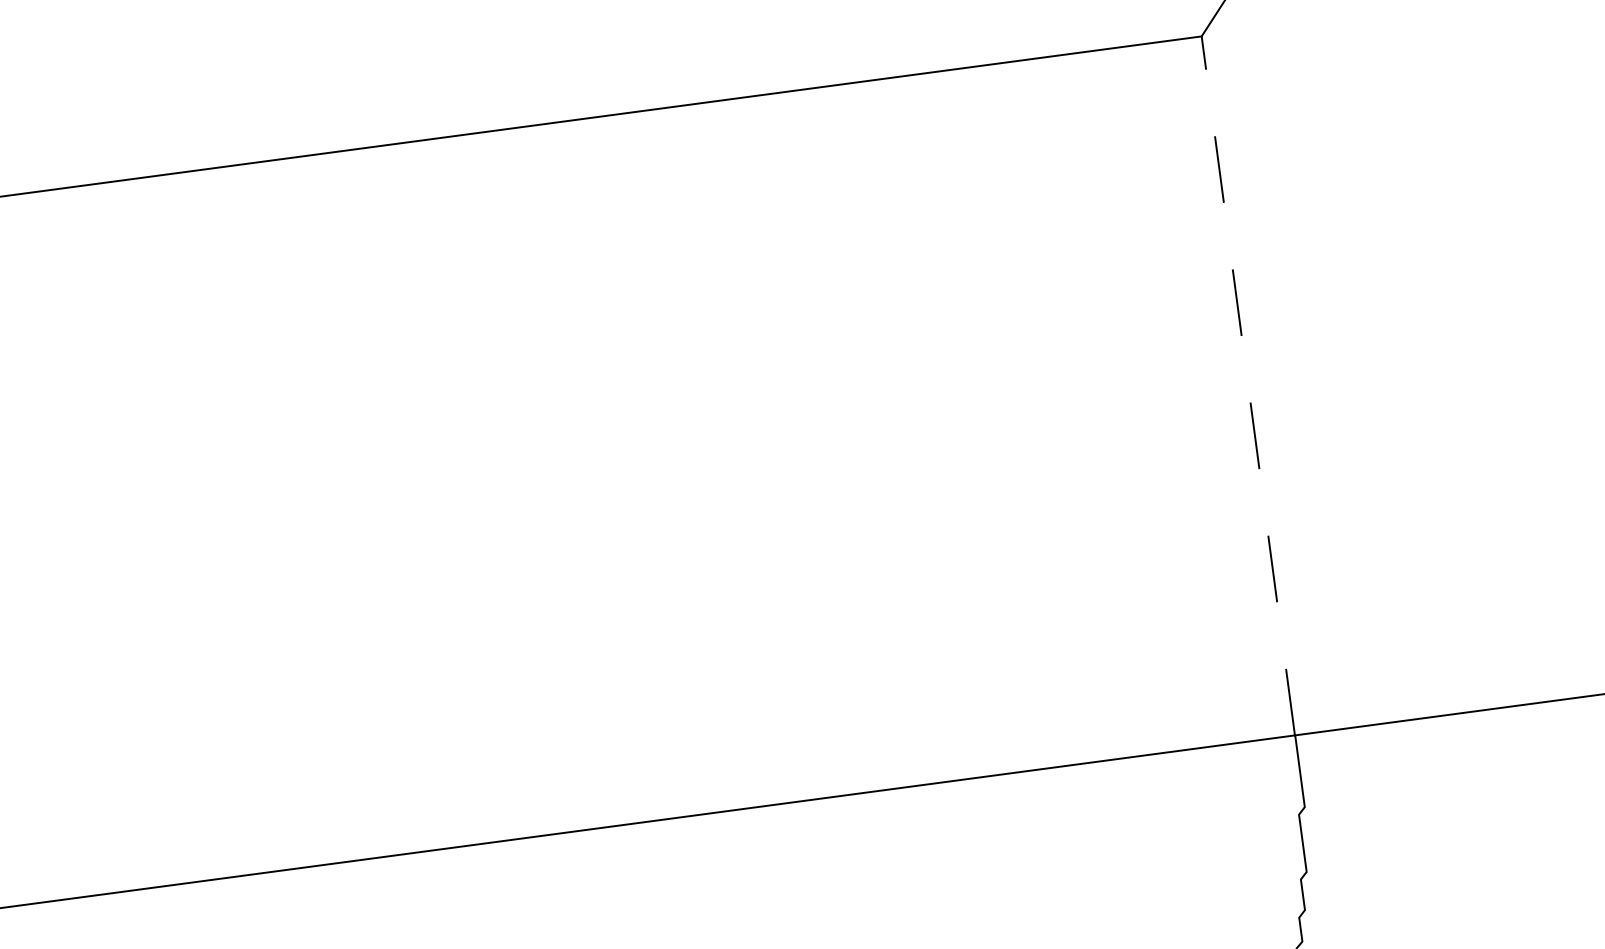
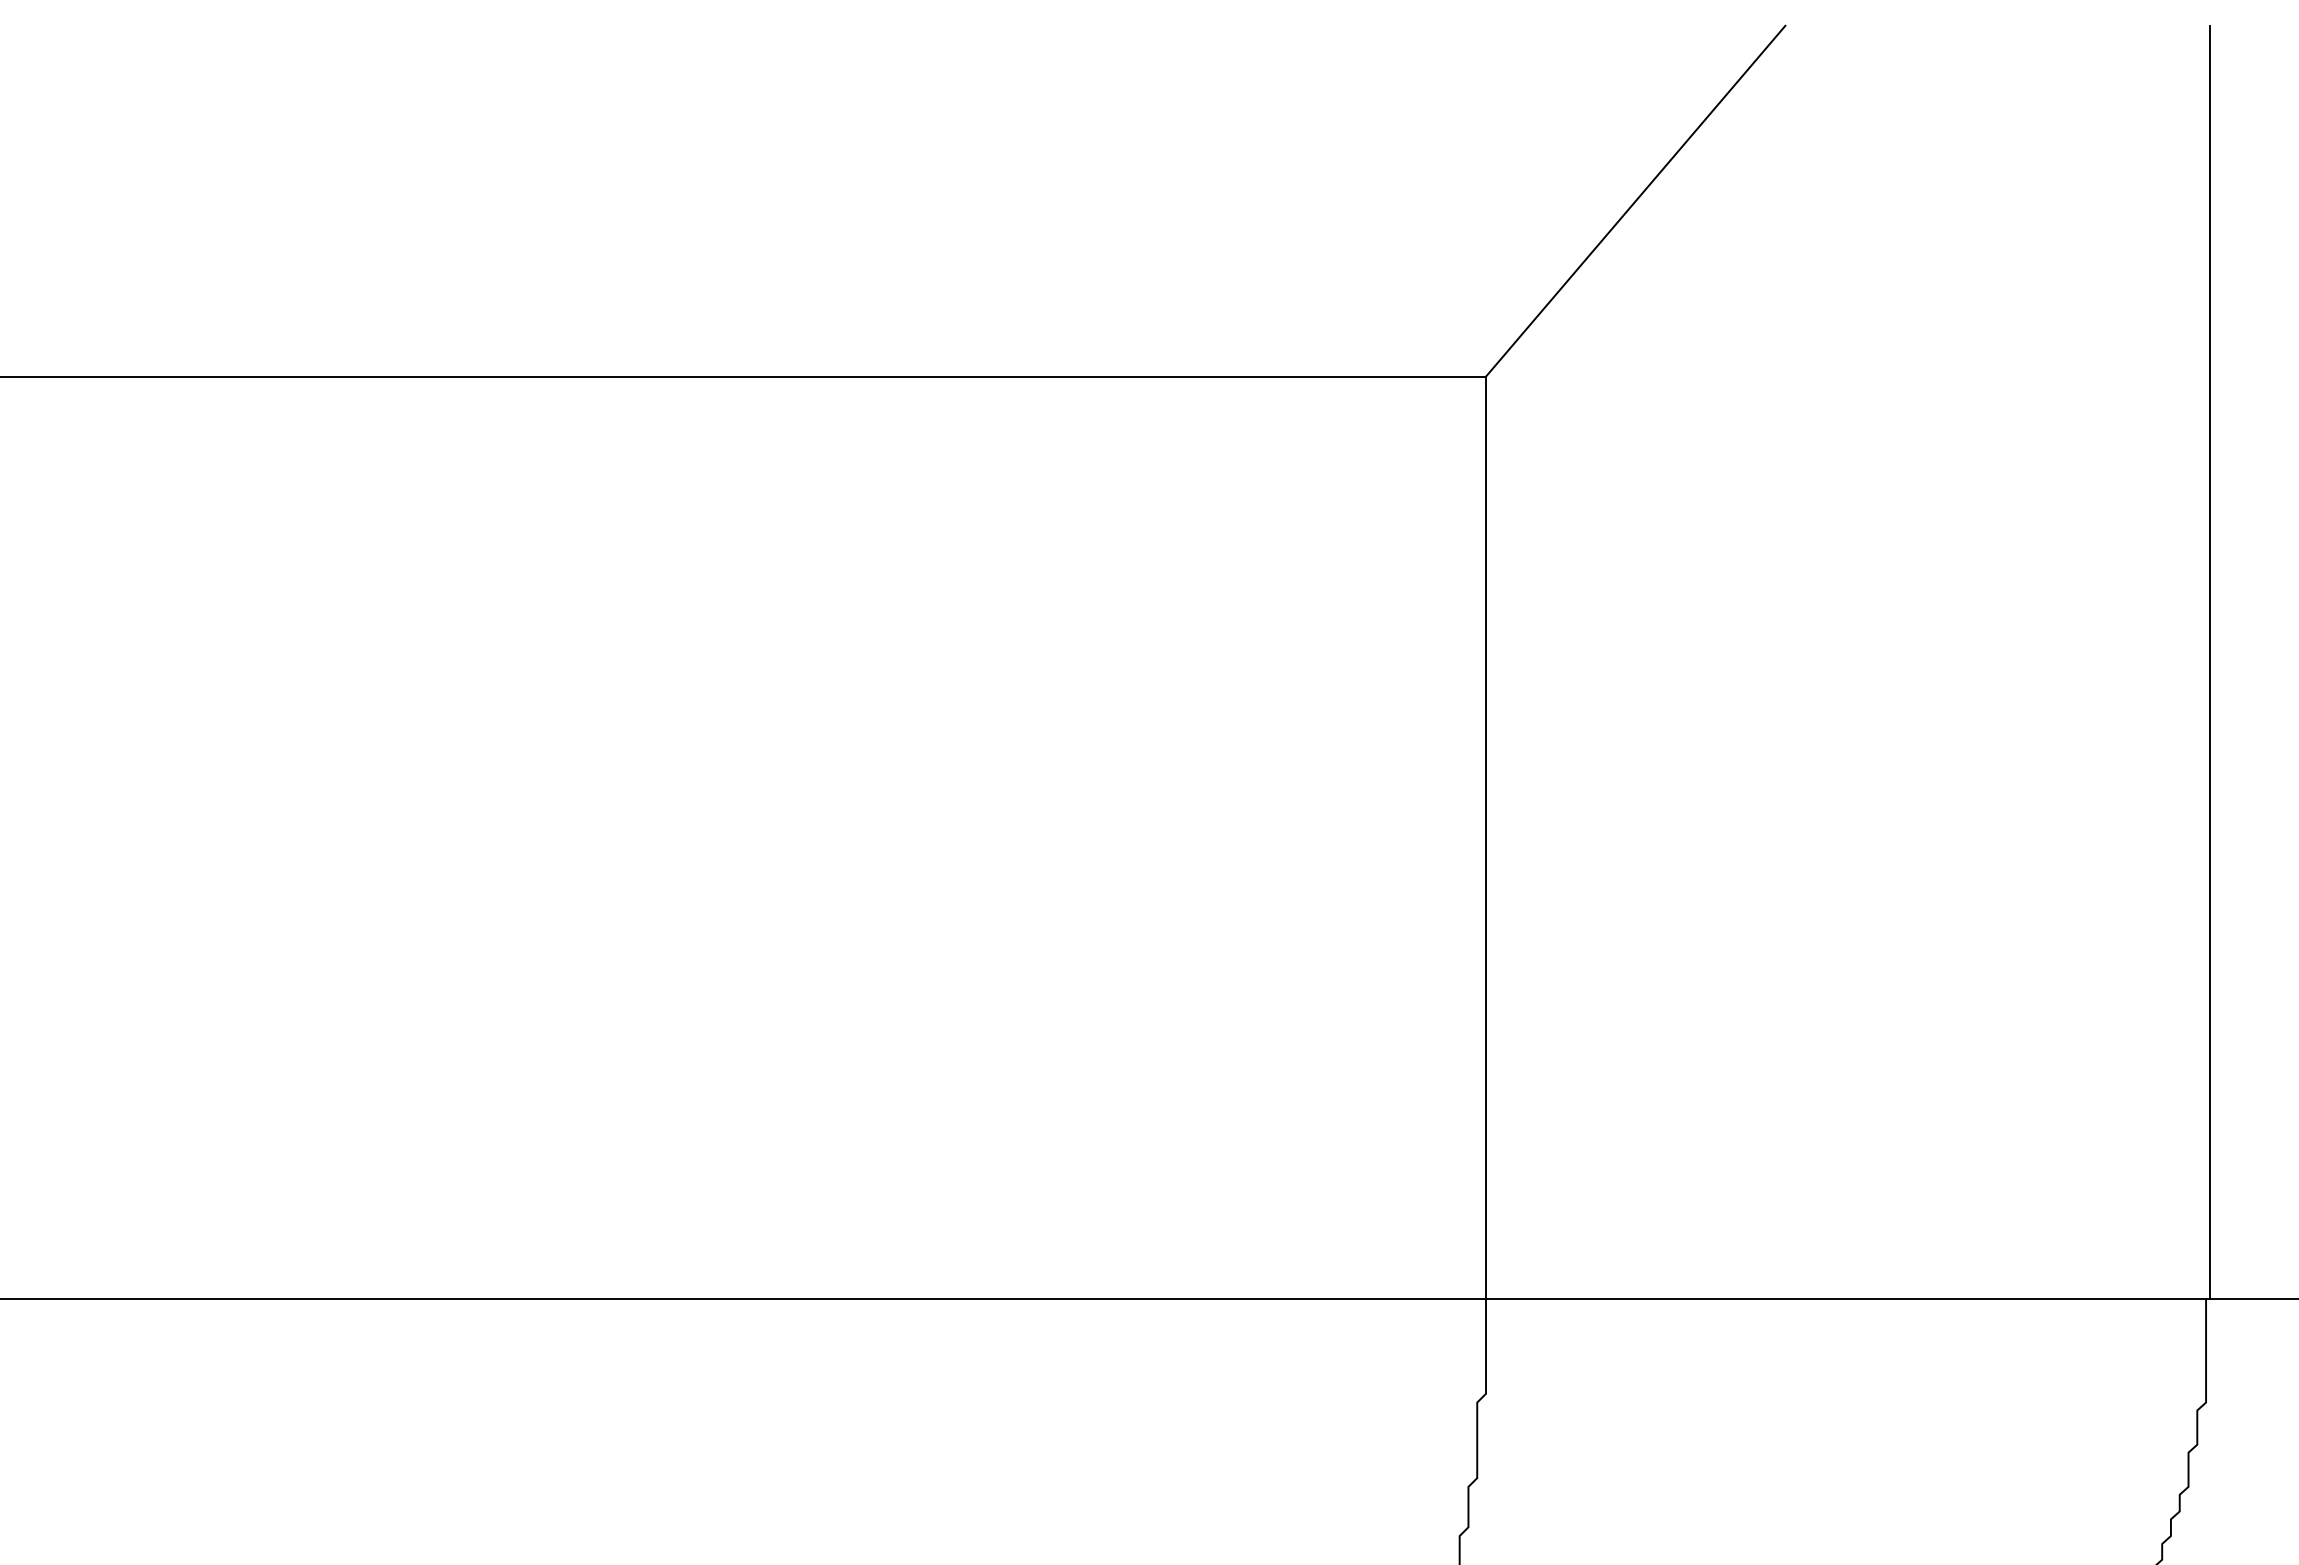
line: (1248, 385) -> (1485, 837), dashed -> solid

